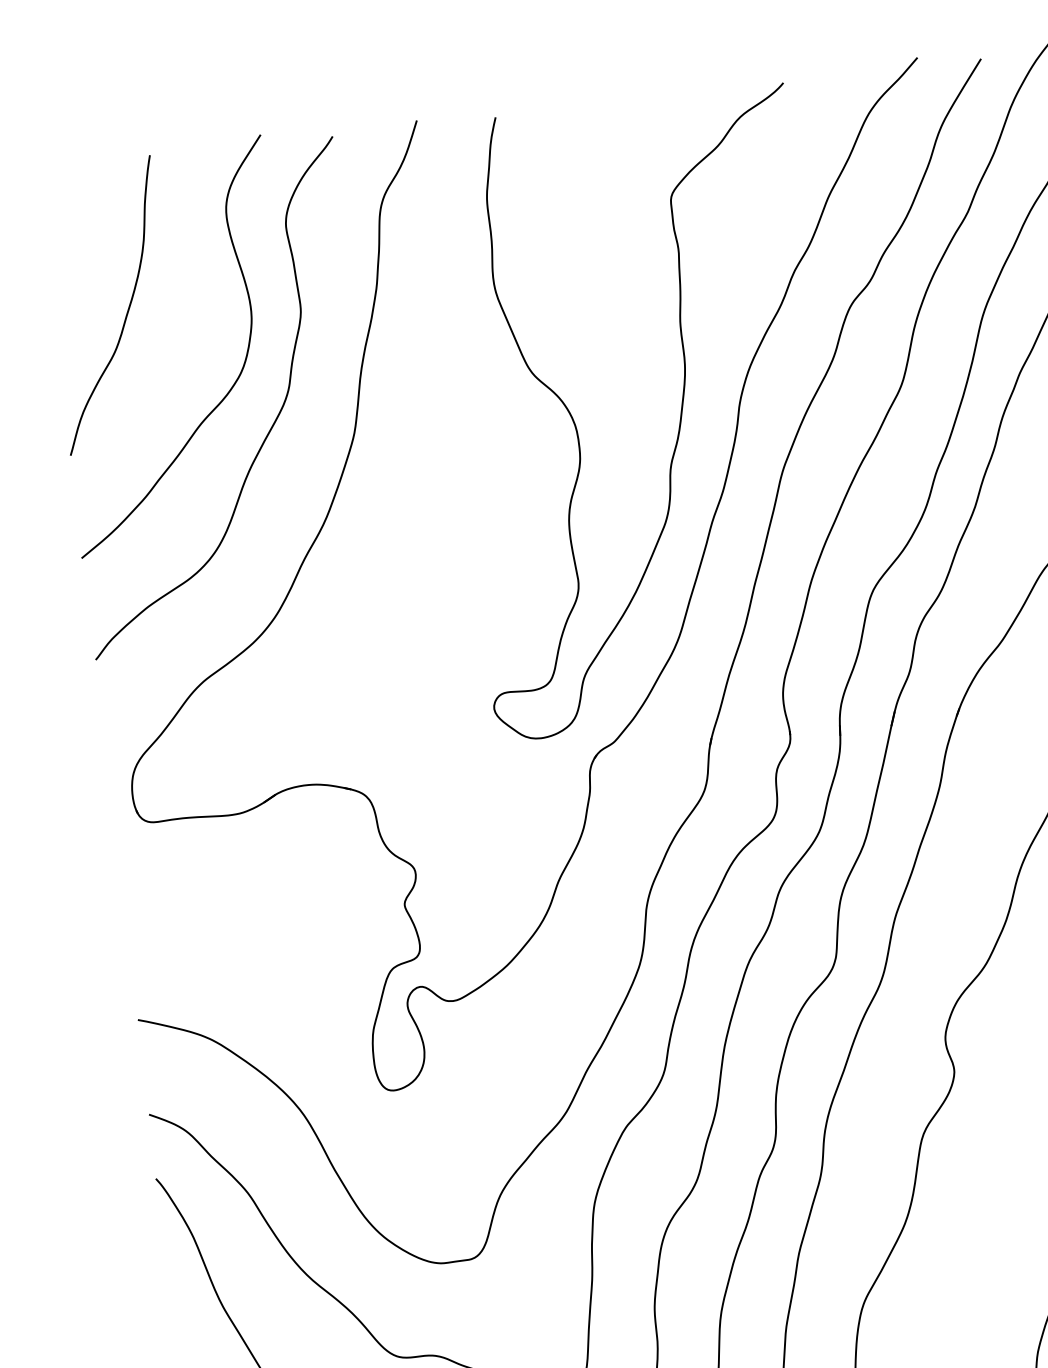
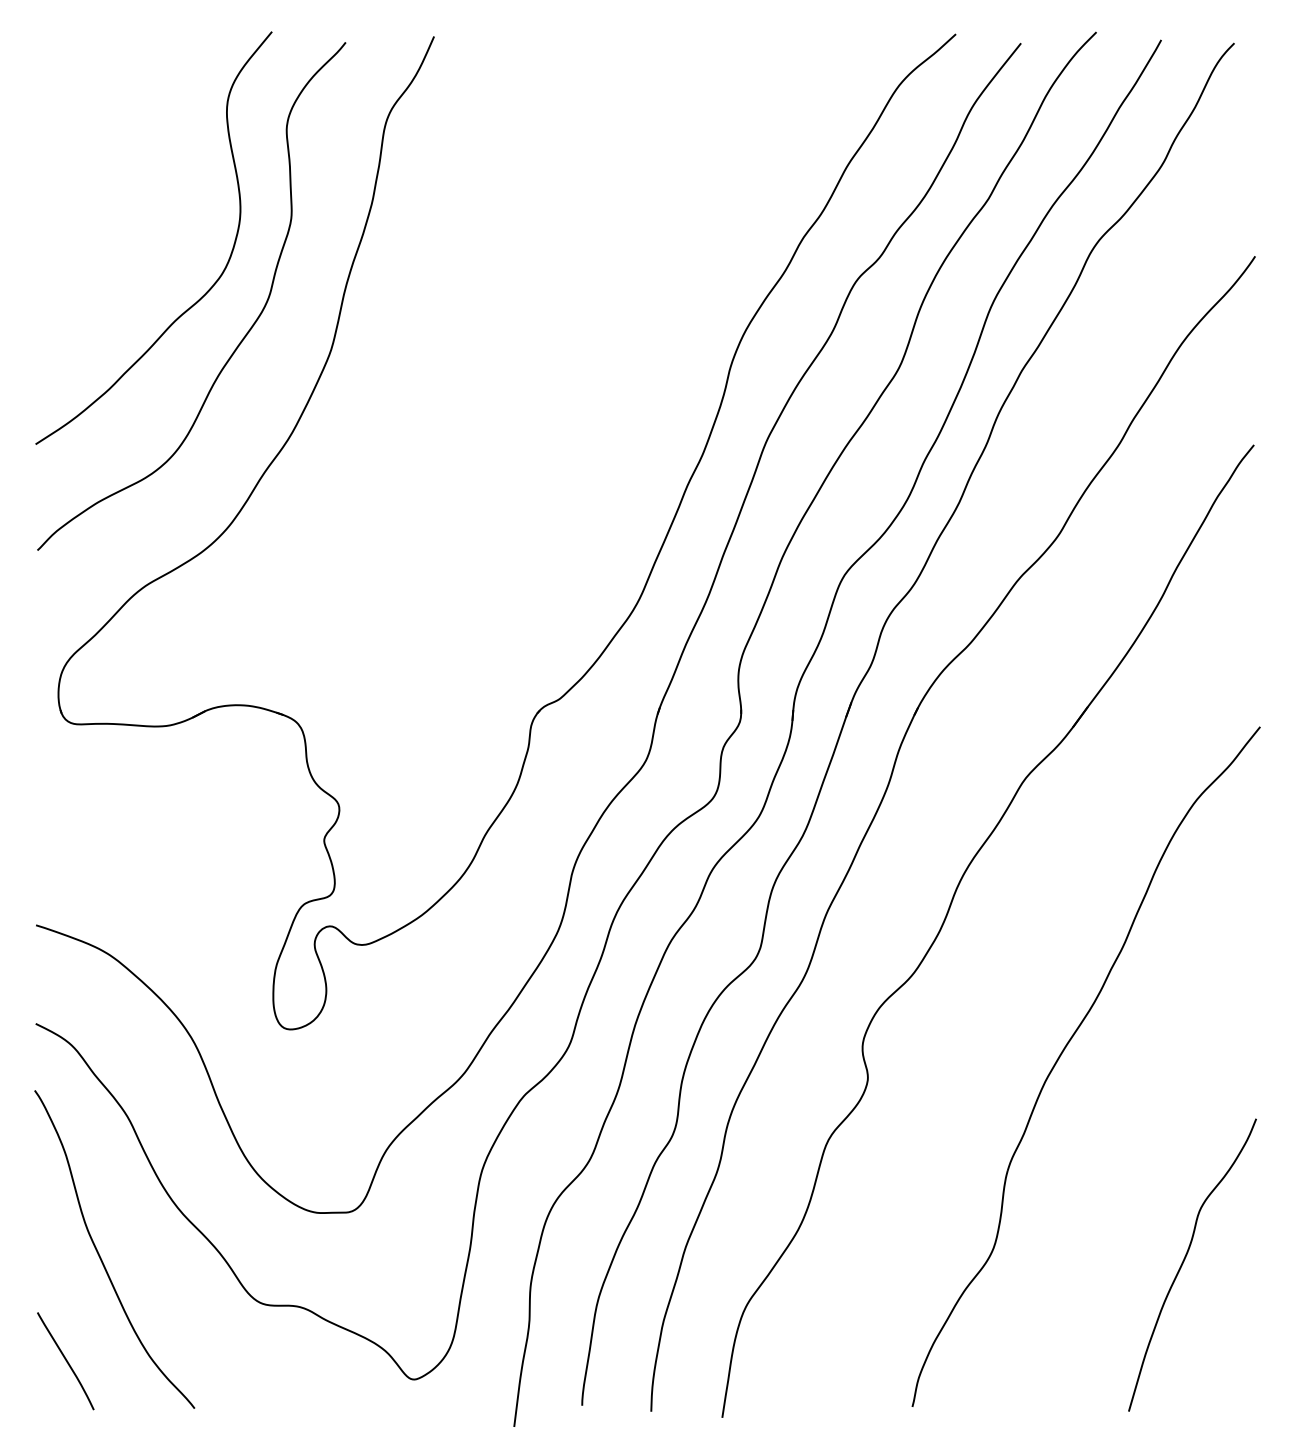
curve: (128, 307) -> (114, 192), removed
curve: (679, 416) -> (667, 373), removed

